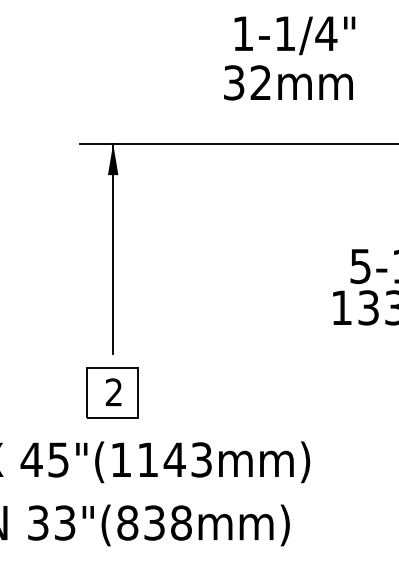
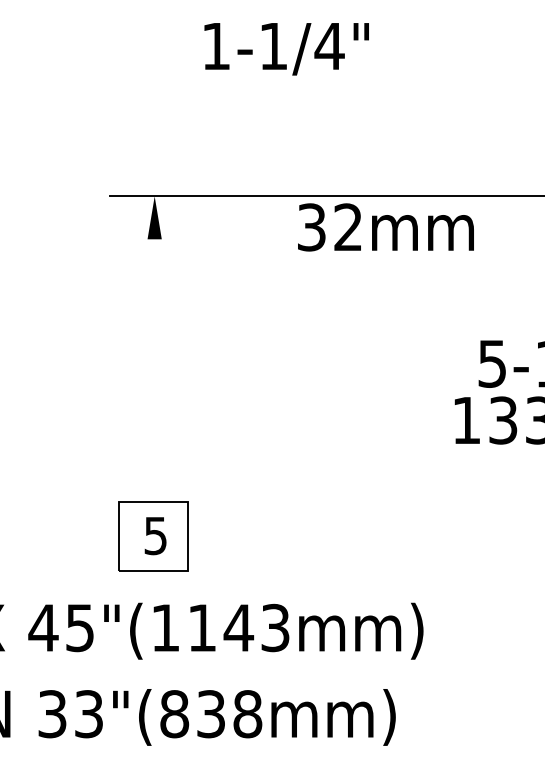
text: (294, 36) -> (286, 49), moved
text: (288, 82) -> (385, 227), moved
line: (113, 249) -> (154, 340), removed
text: (113, 392) -> (155, 535), 2 -> 5

